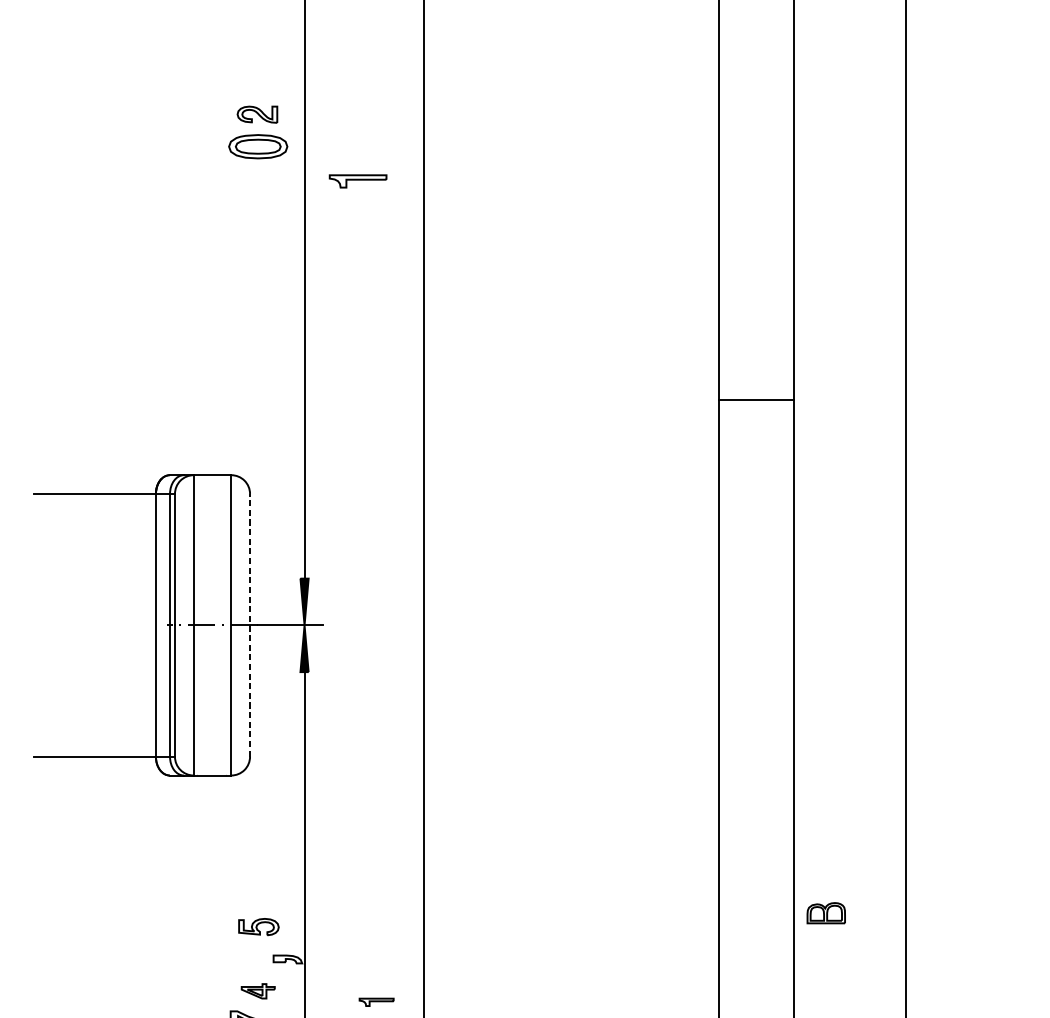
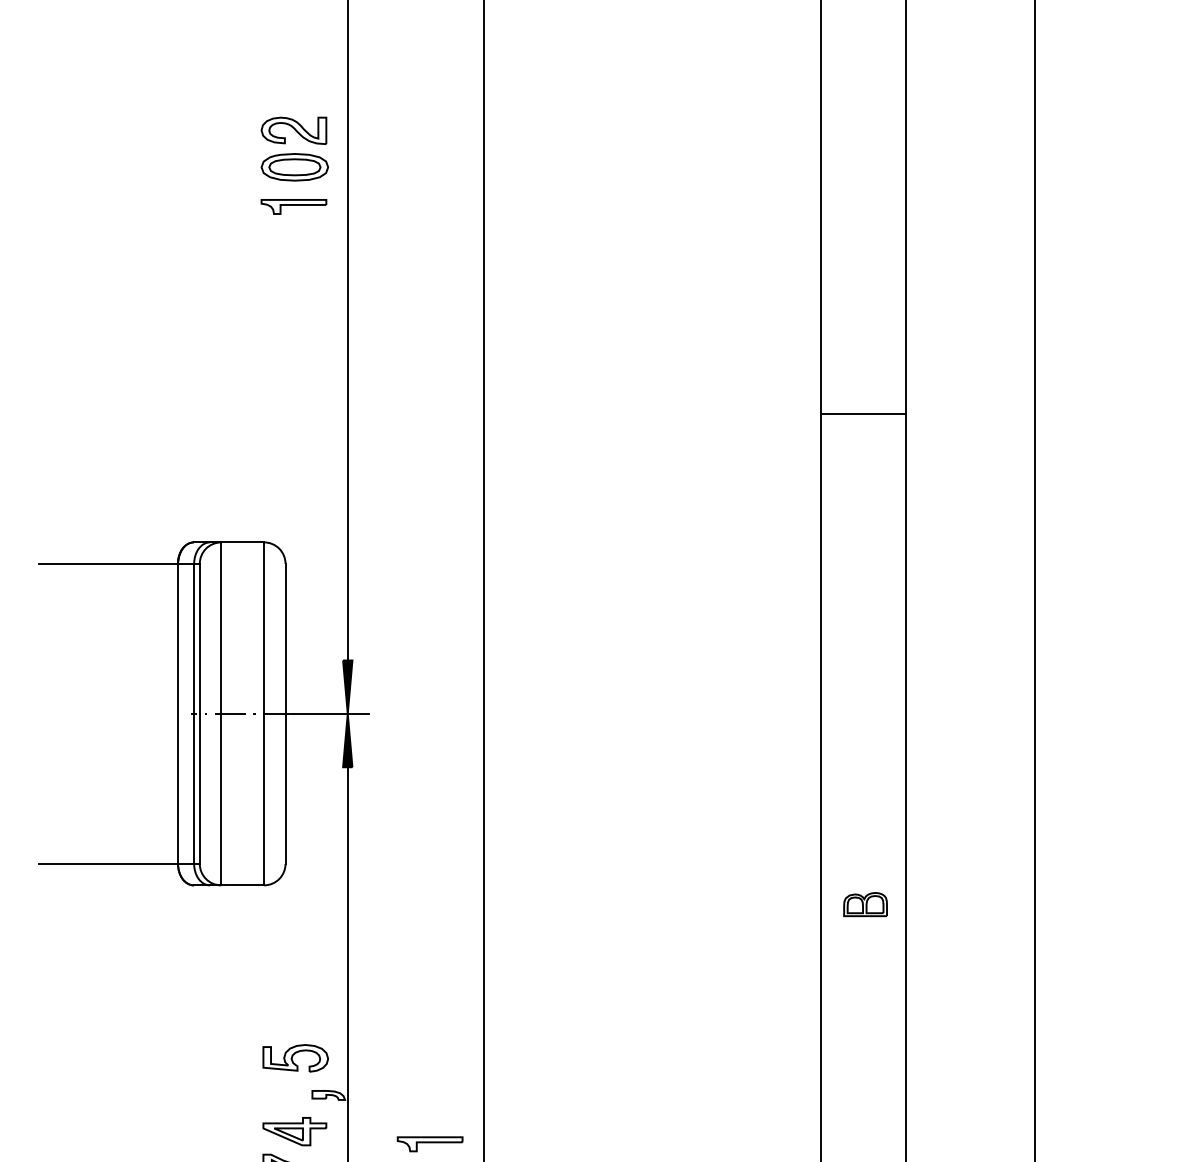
part: (257, 114) -> (293, 130), size x1.43
part: (357, 181) -> (293, 206), moved
line: (756, 400) -> (863, 414), moved
line: (250, 625) -> (285, 713), dashed -> solid
part: (826, 913) -> (865, 904), moved
part: (258, 927) -> (295, 1058), size x1.43
part: (257, 991) -> (294, 1131), size x1.67
part: (376, 1002) -> (429, 1144), size x1.67

